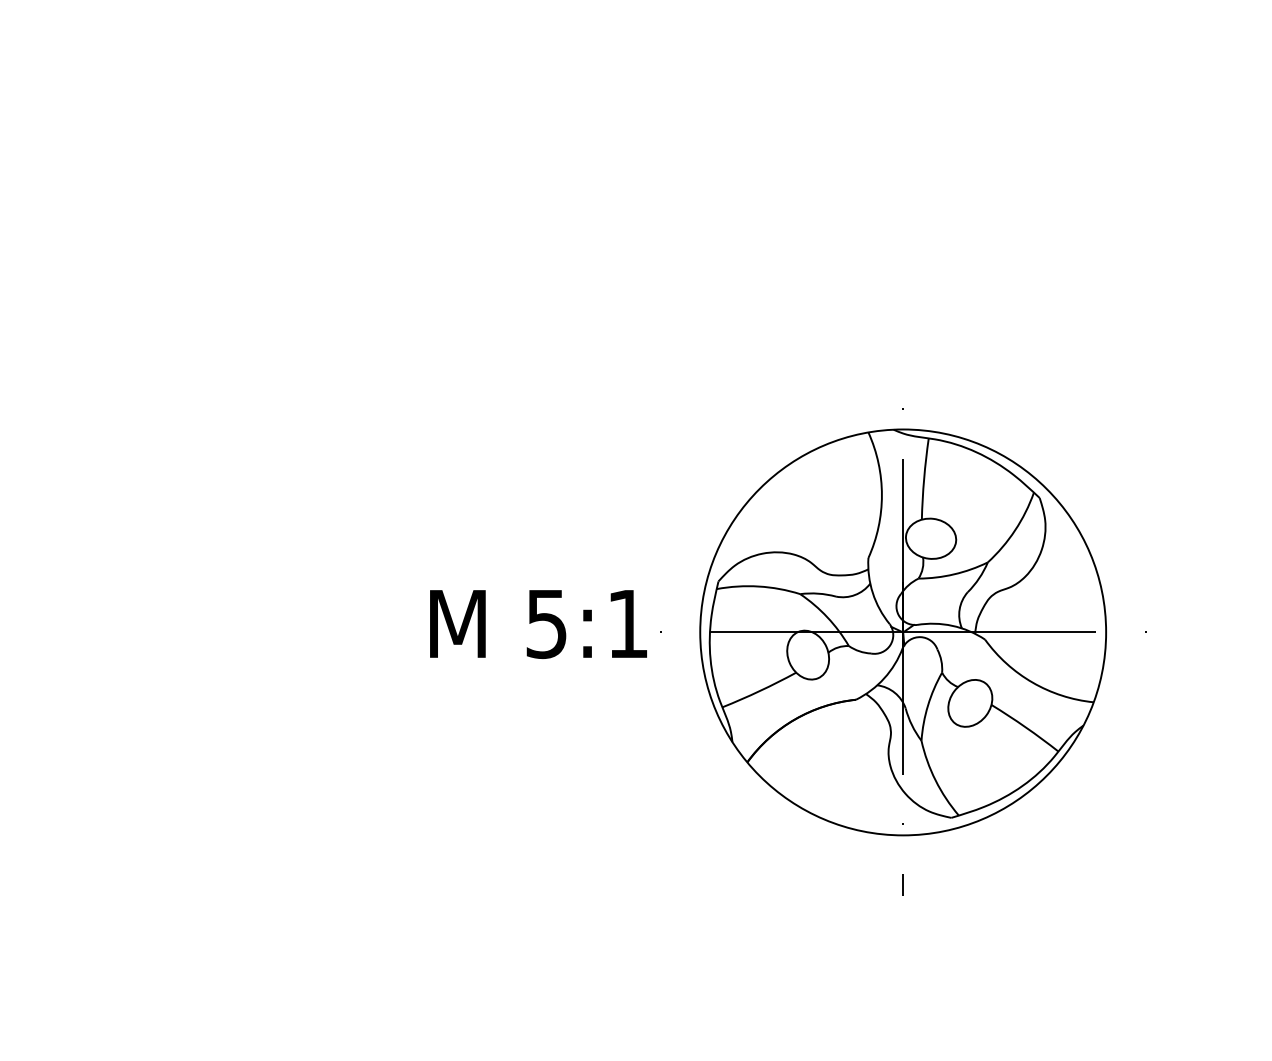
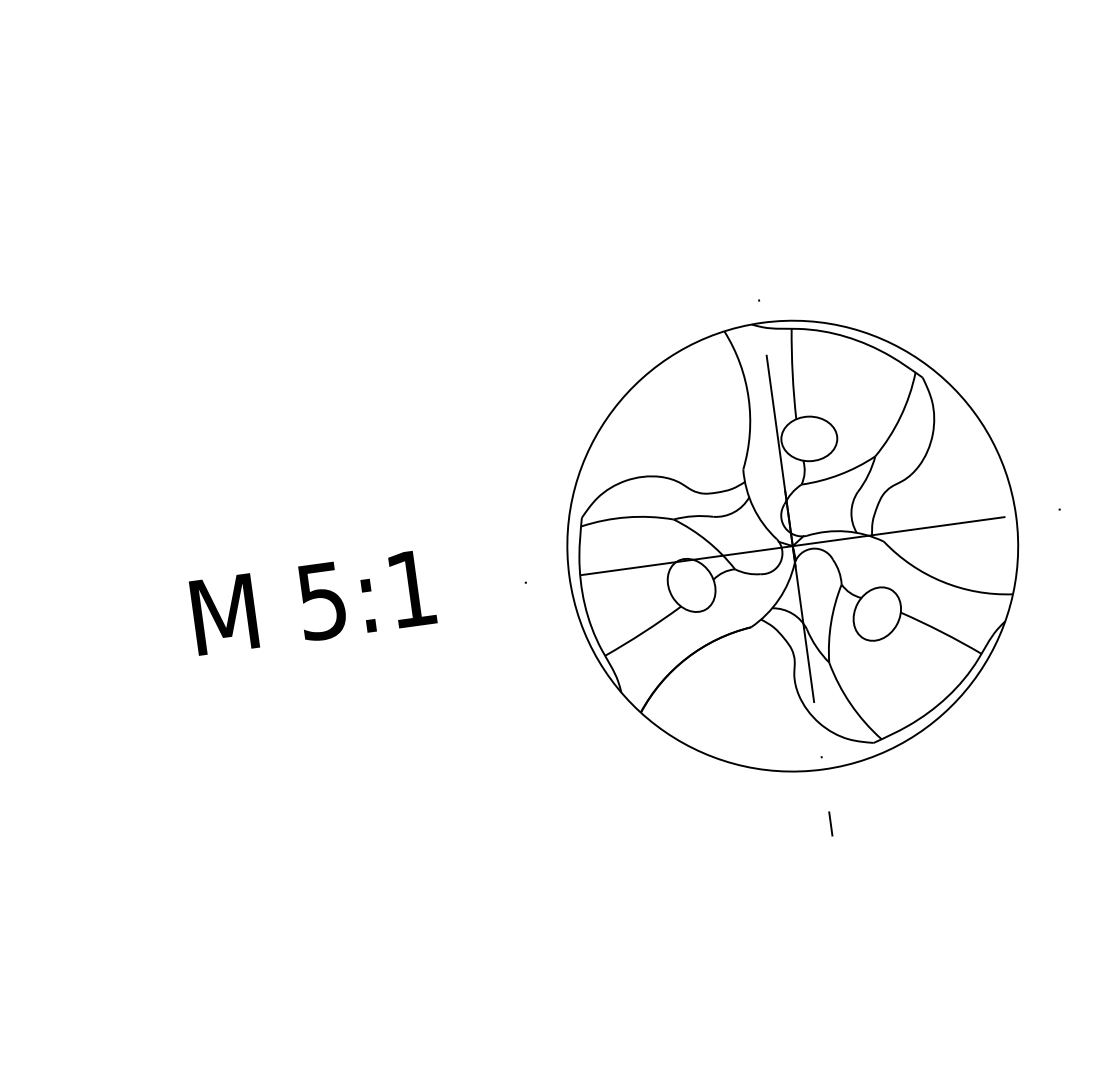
text: (538, 624) -> (313, 602), moved

